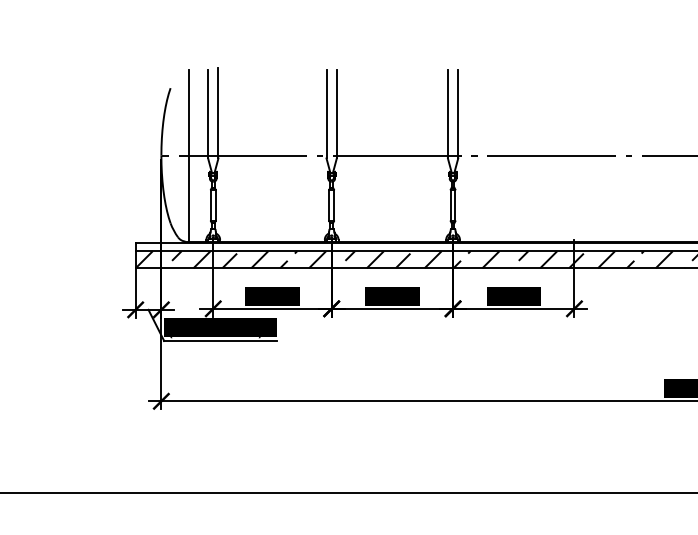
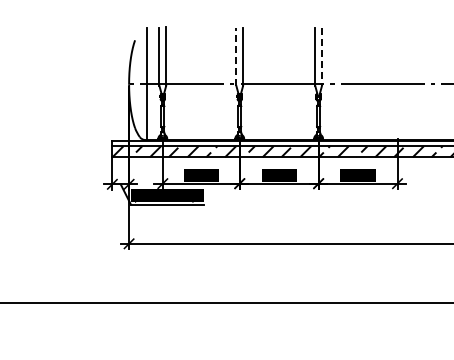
line: (326, 114) -> (236, 57), solid -> dashed
line: (457, 114) -> (321, 57), solid -> dashed

